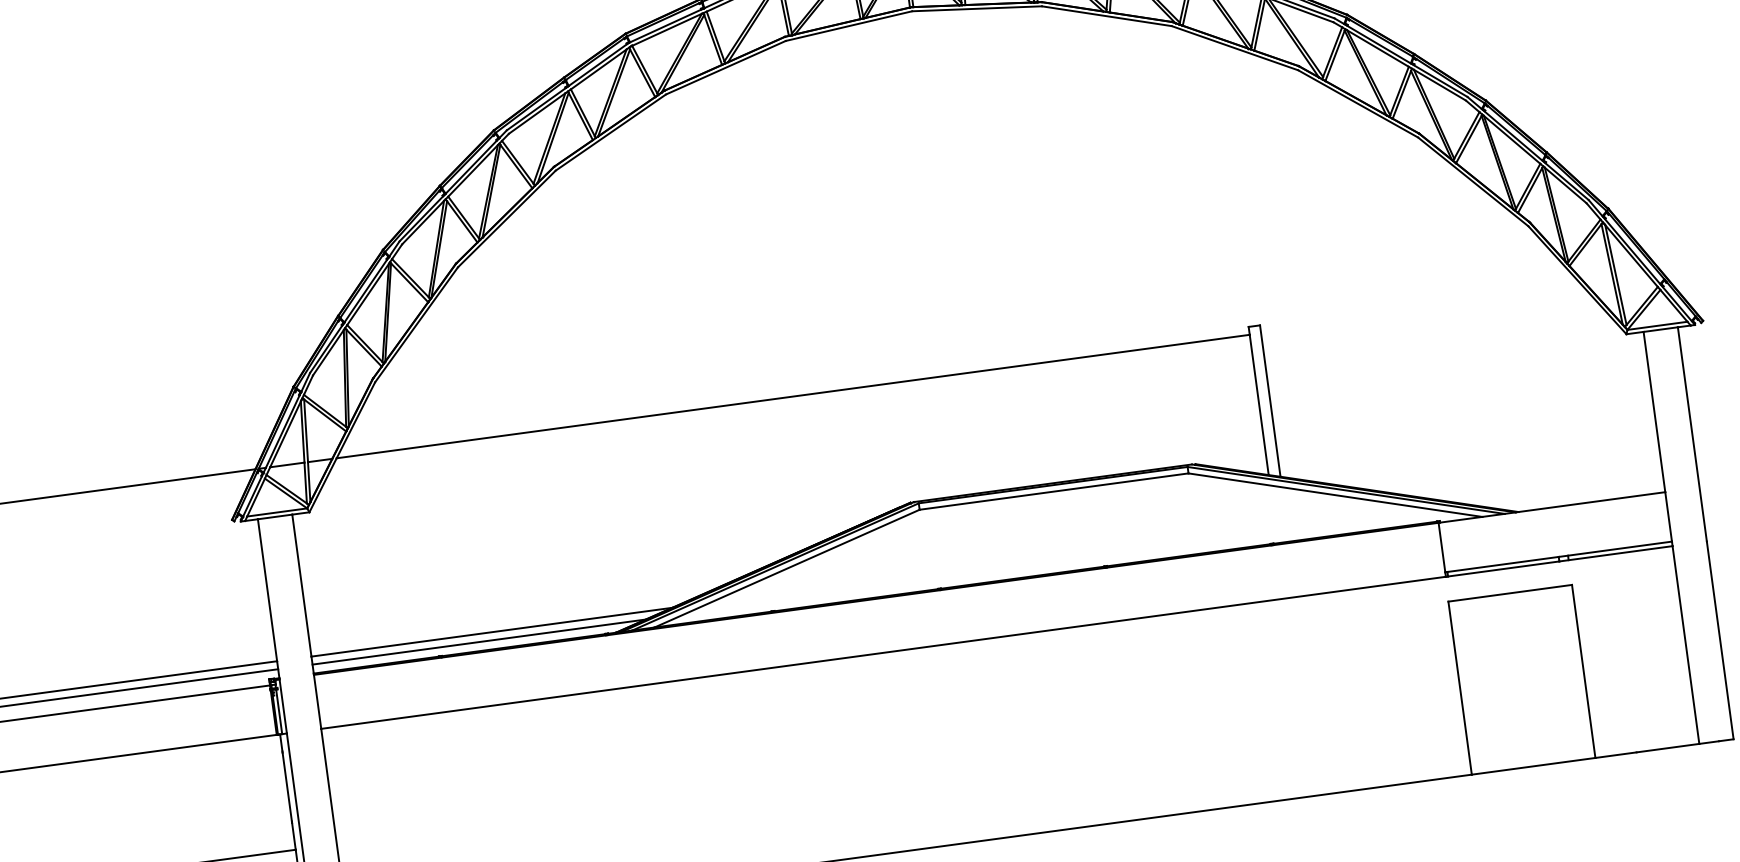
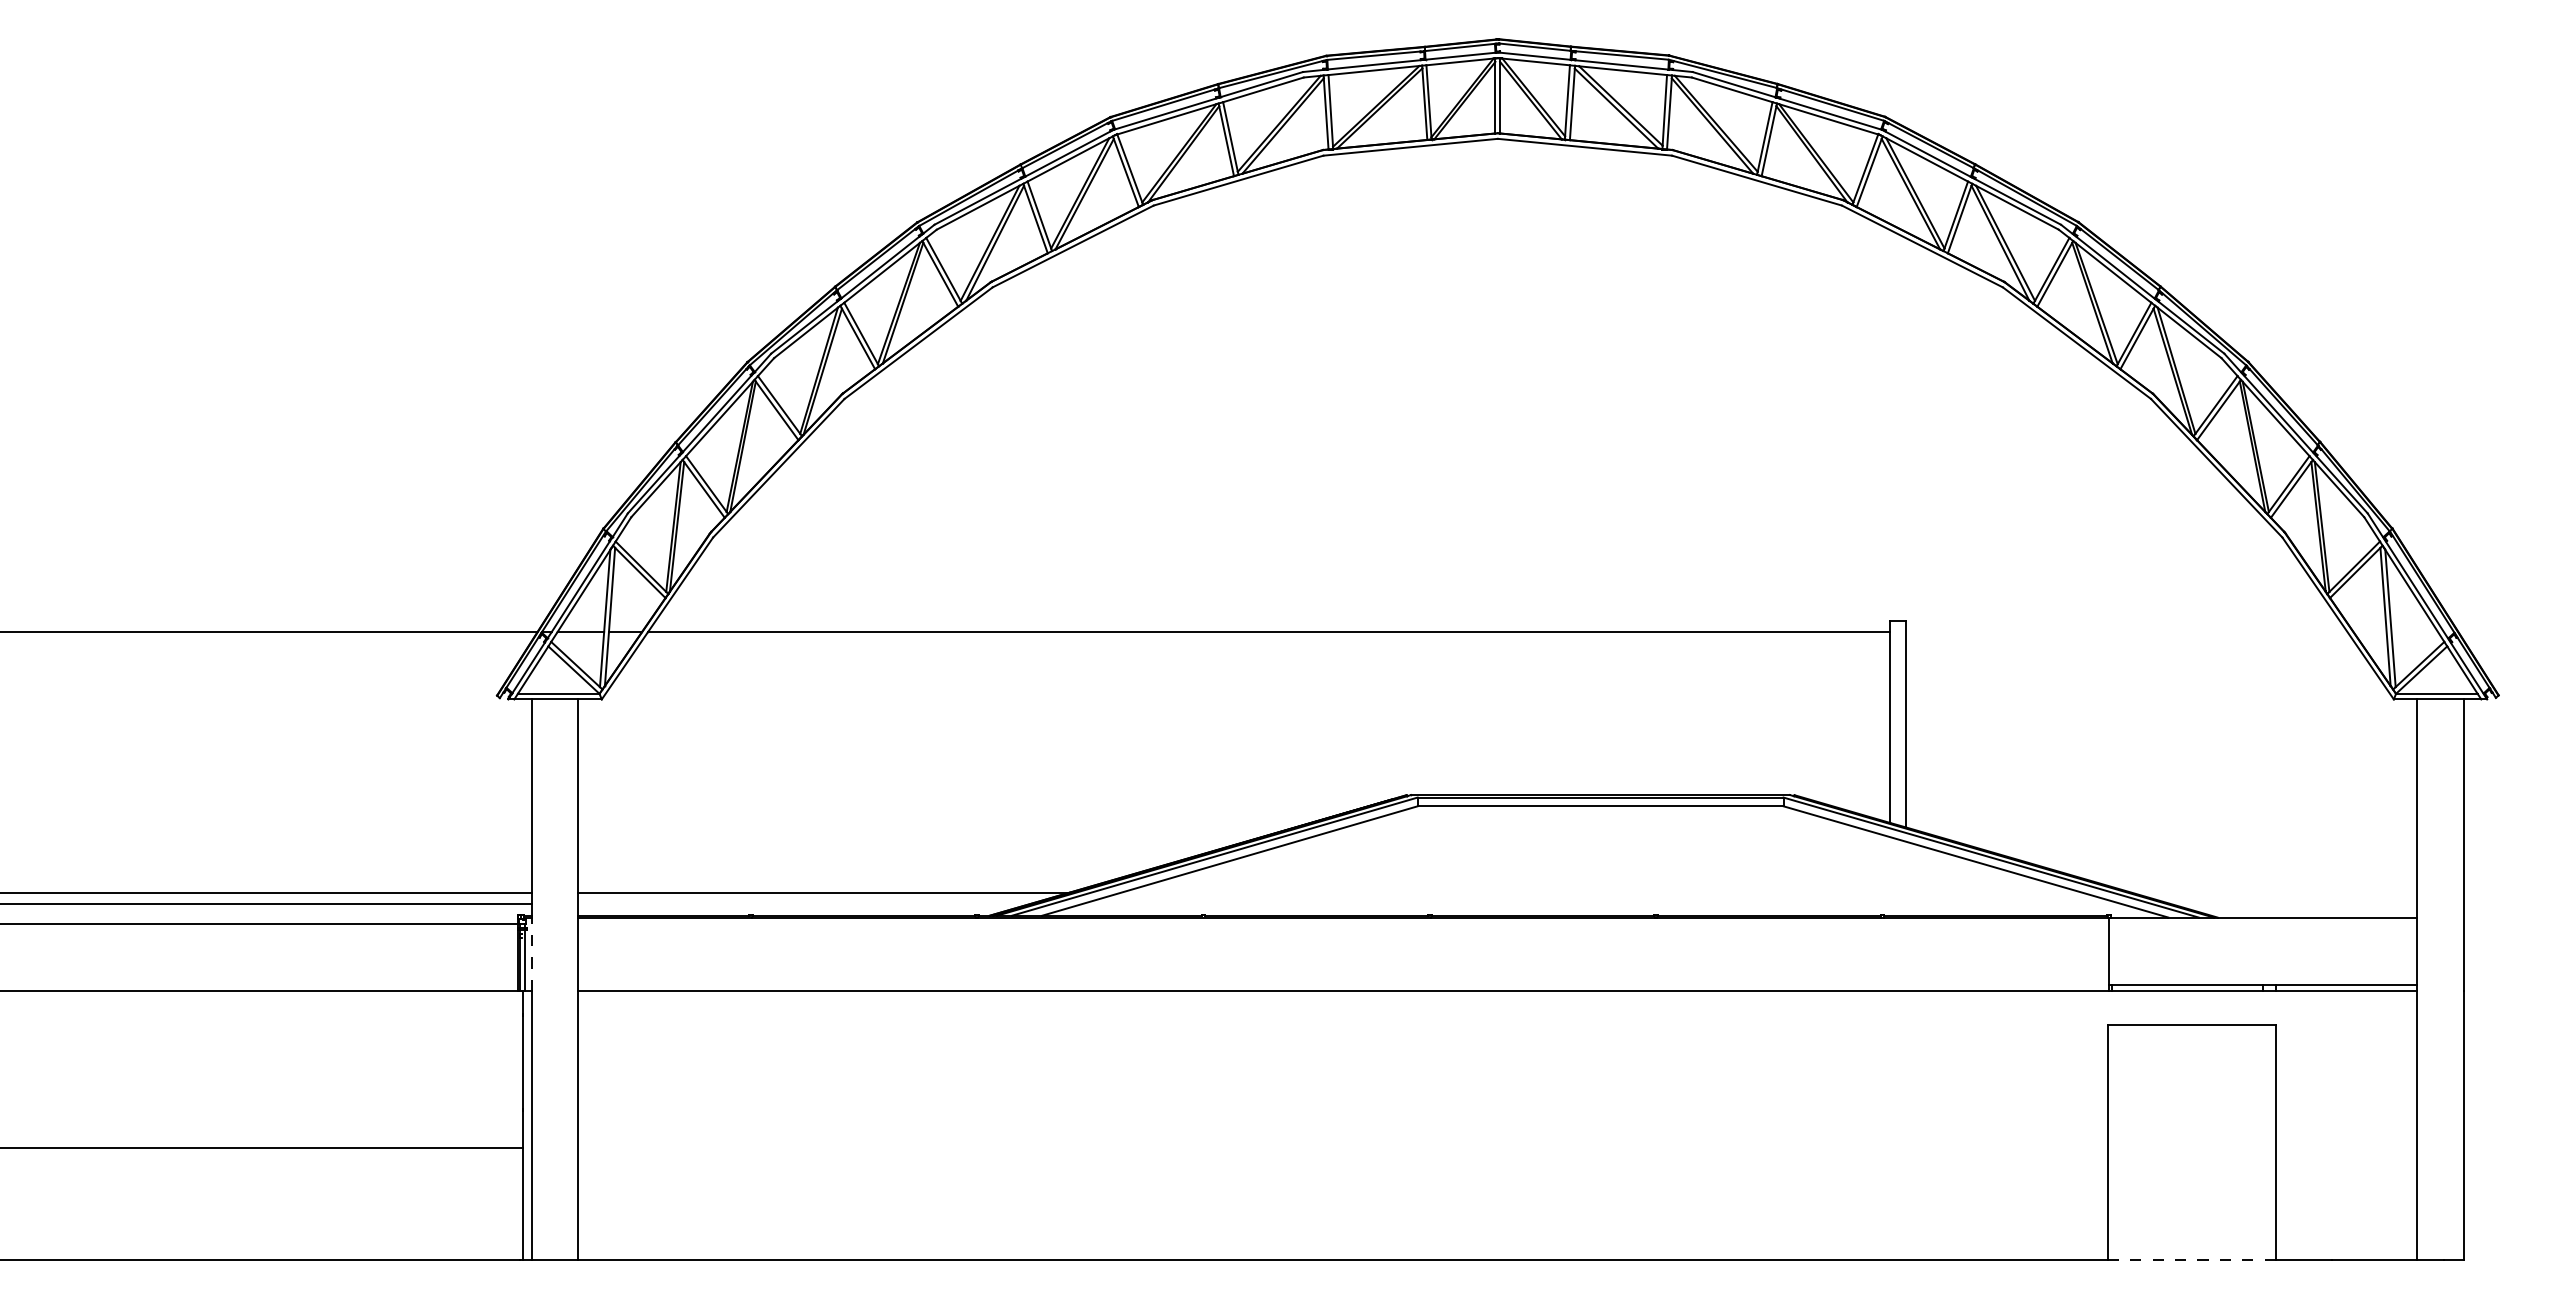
line: (479, 642) -> (805, 903), removed
line: (283, 706) -> (531, 954), solid -> dashed
line: (1534, 766) -> (2192, 1260), solid -> dashed

